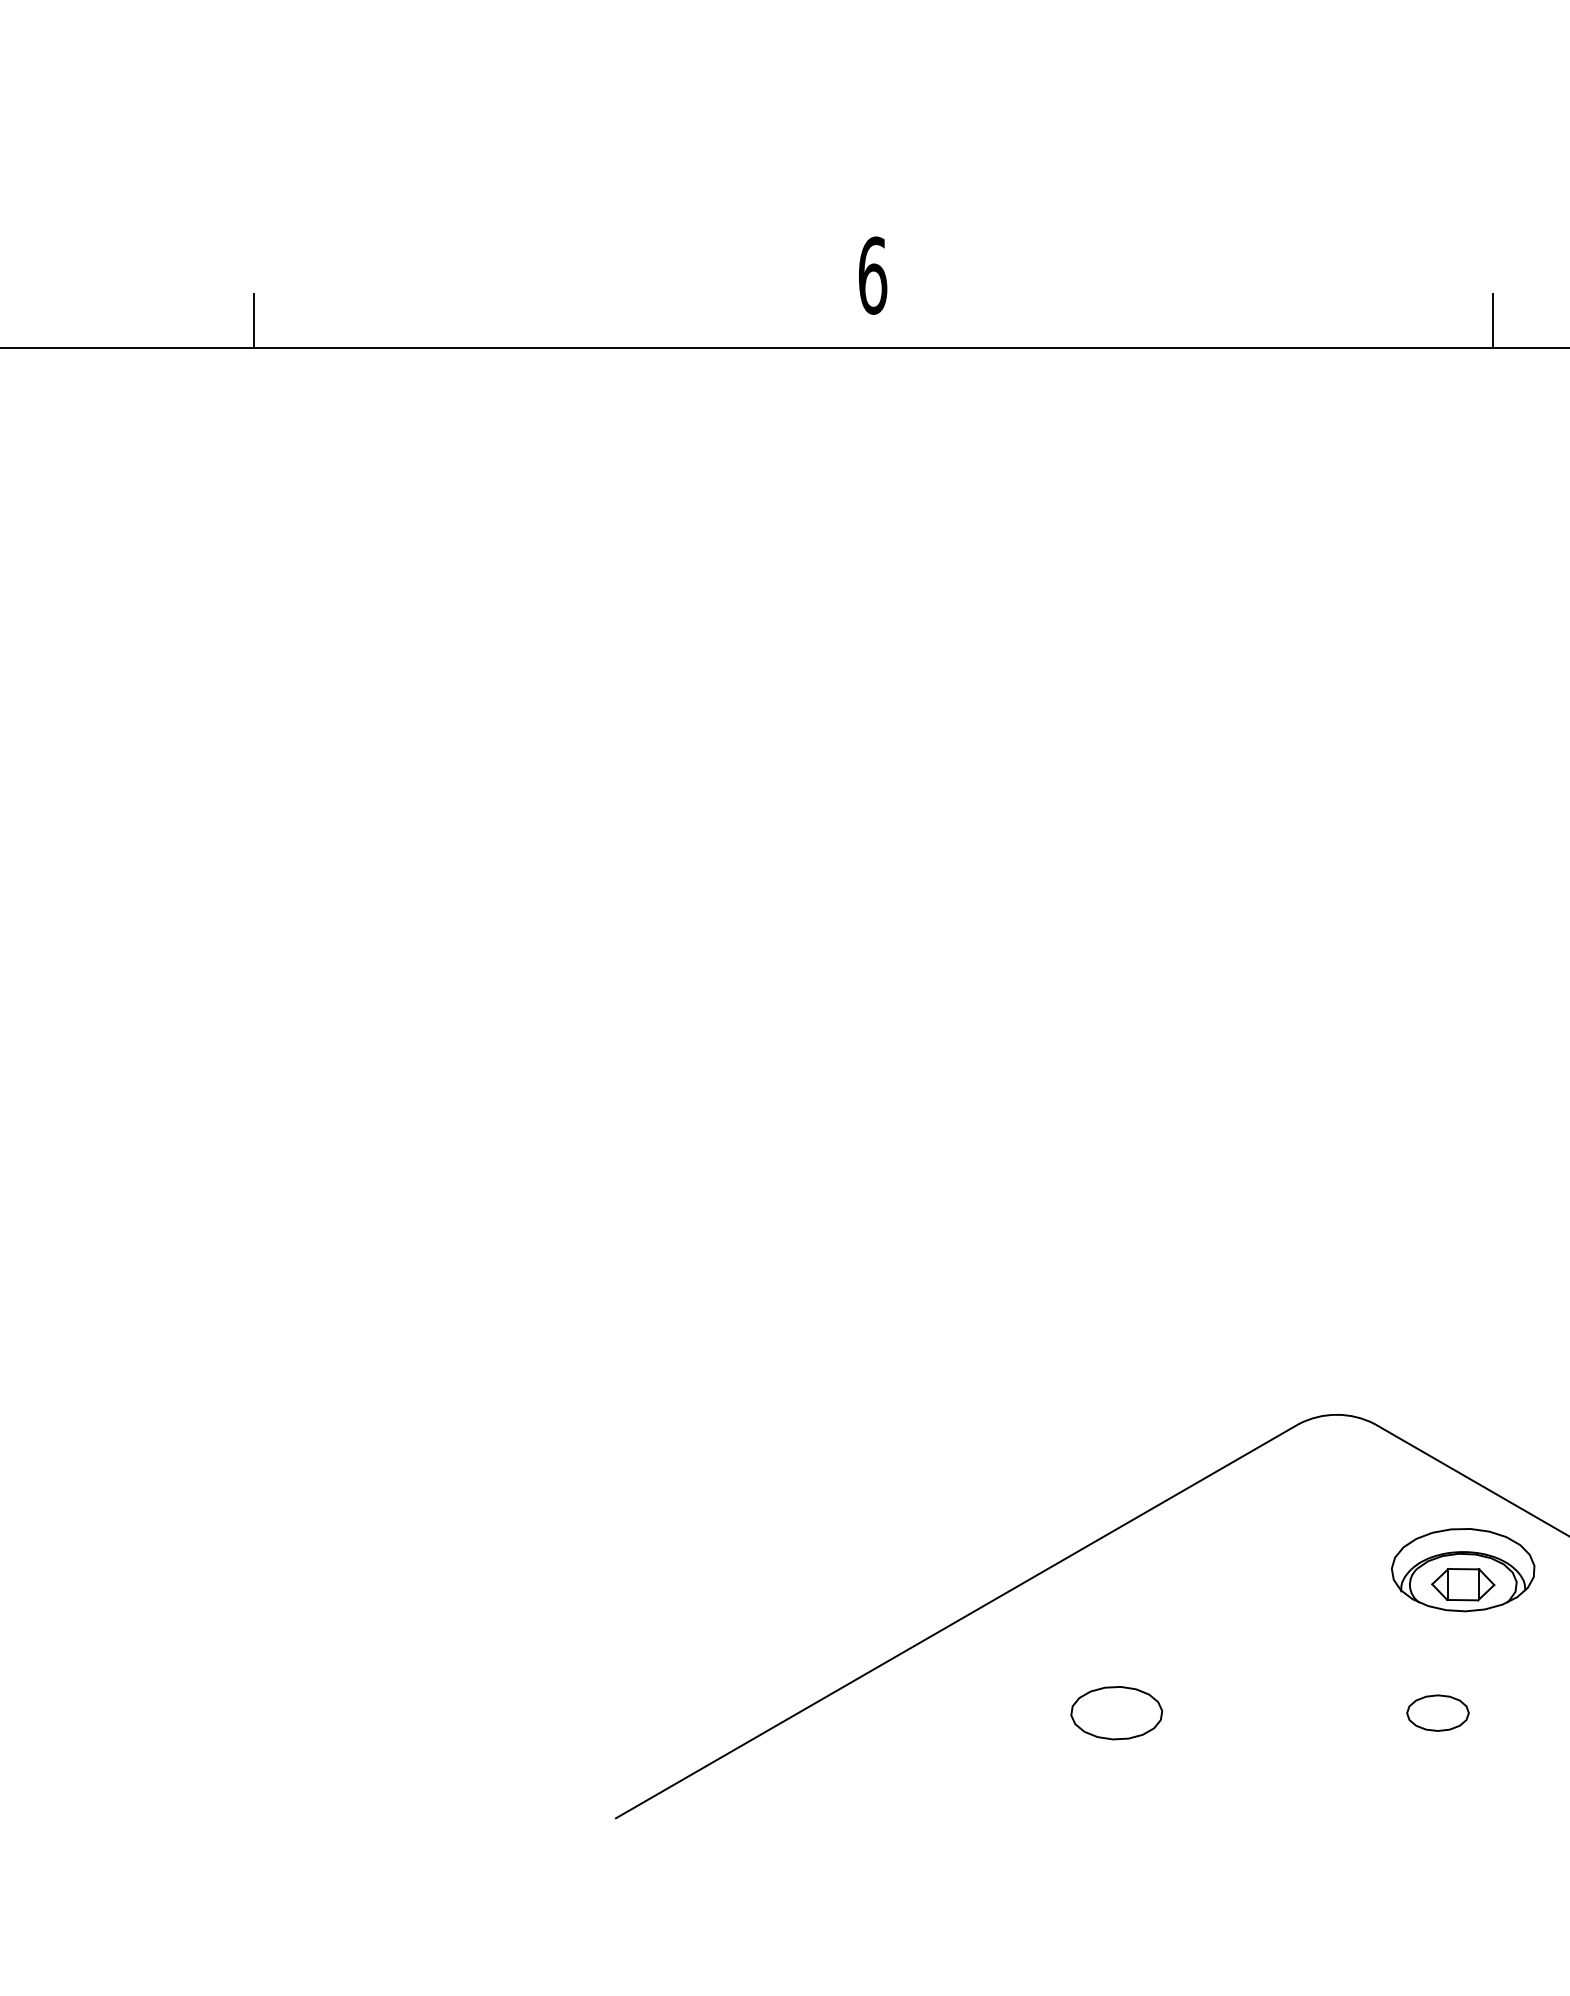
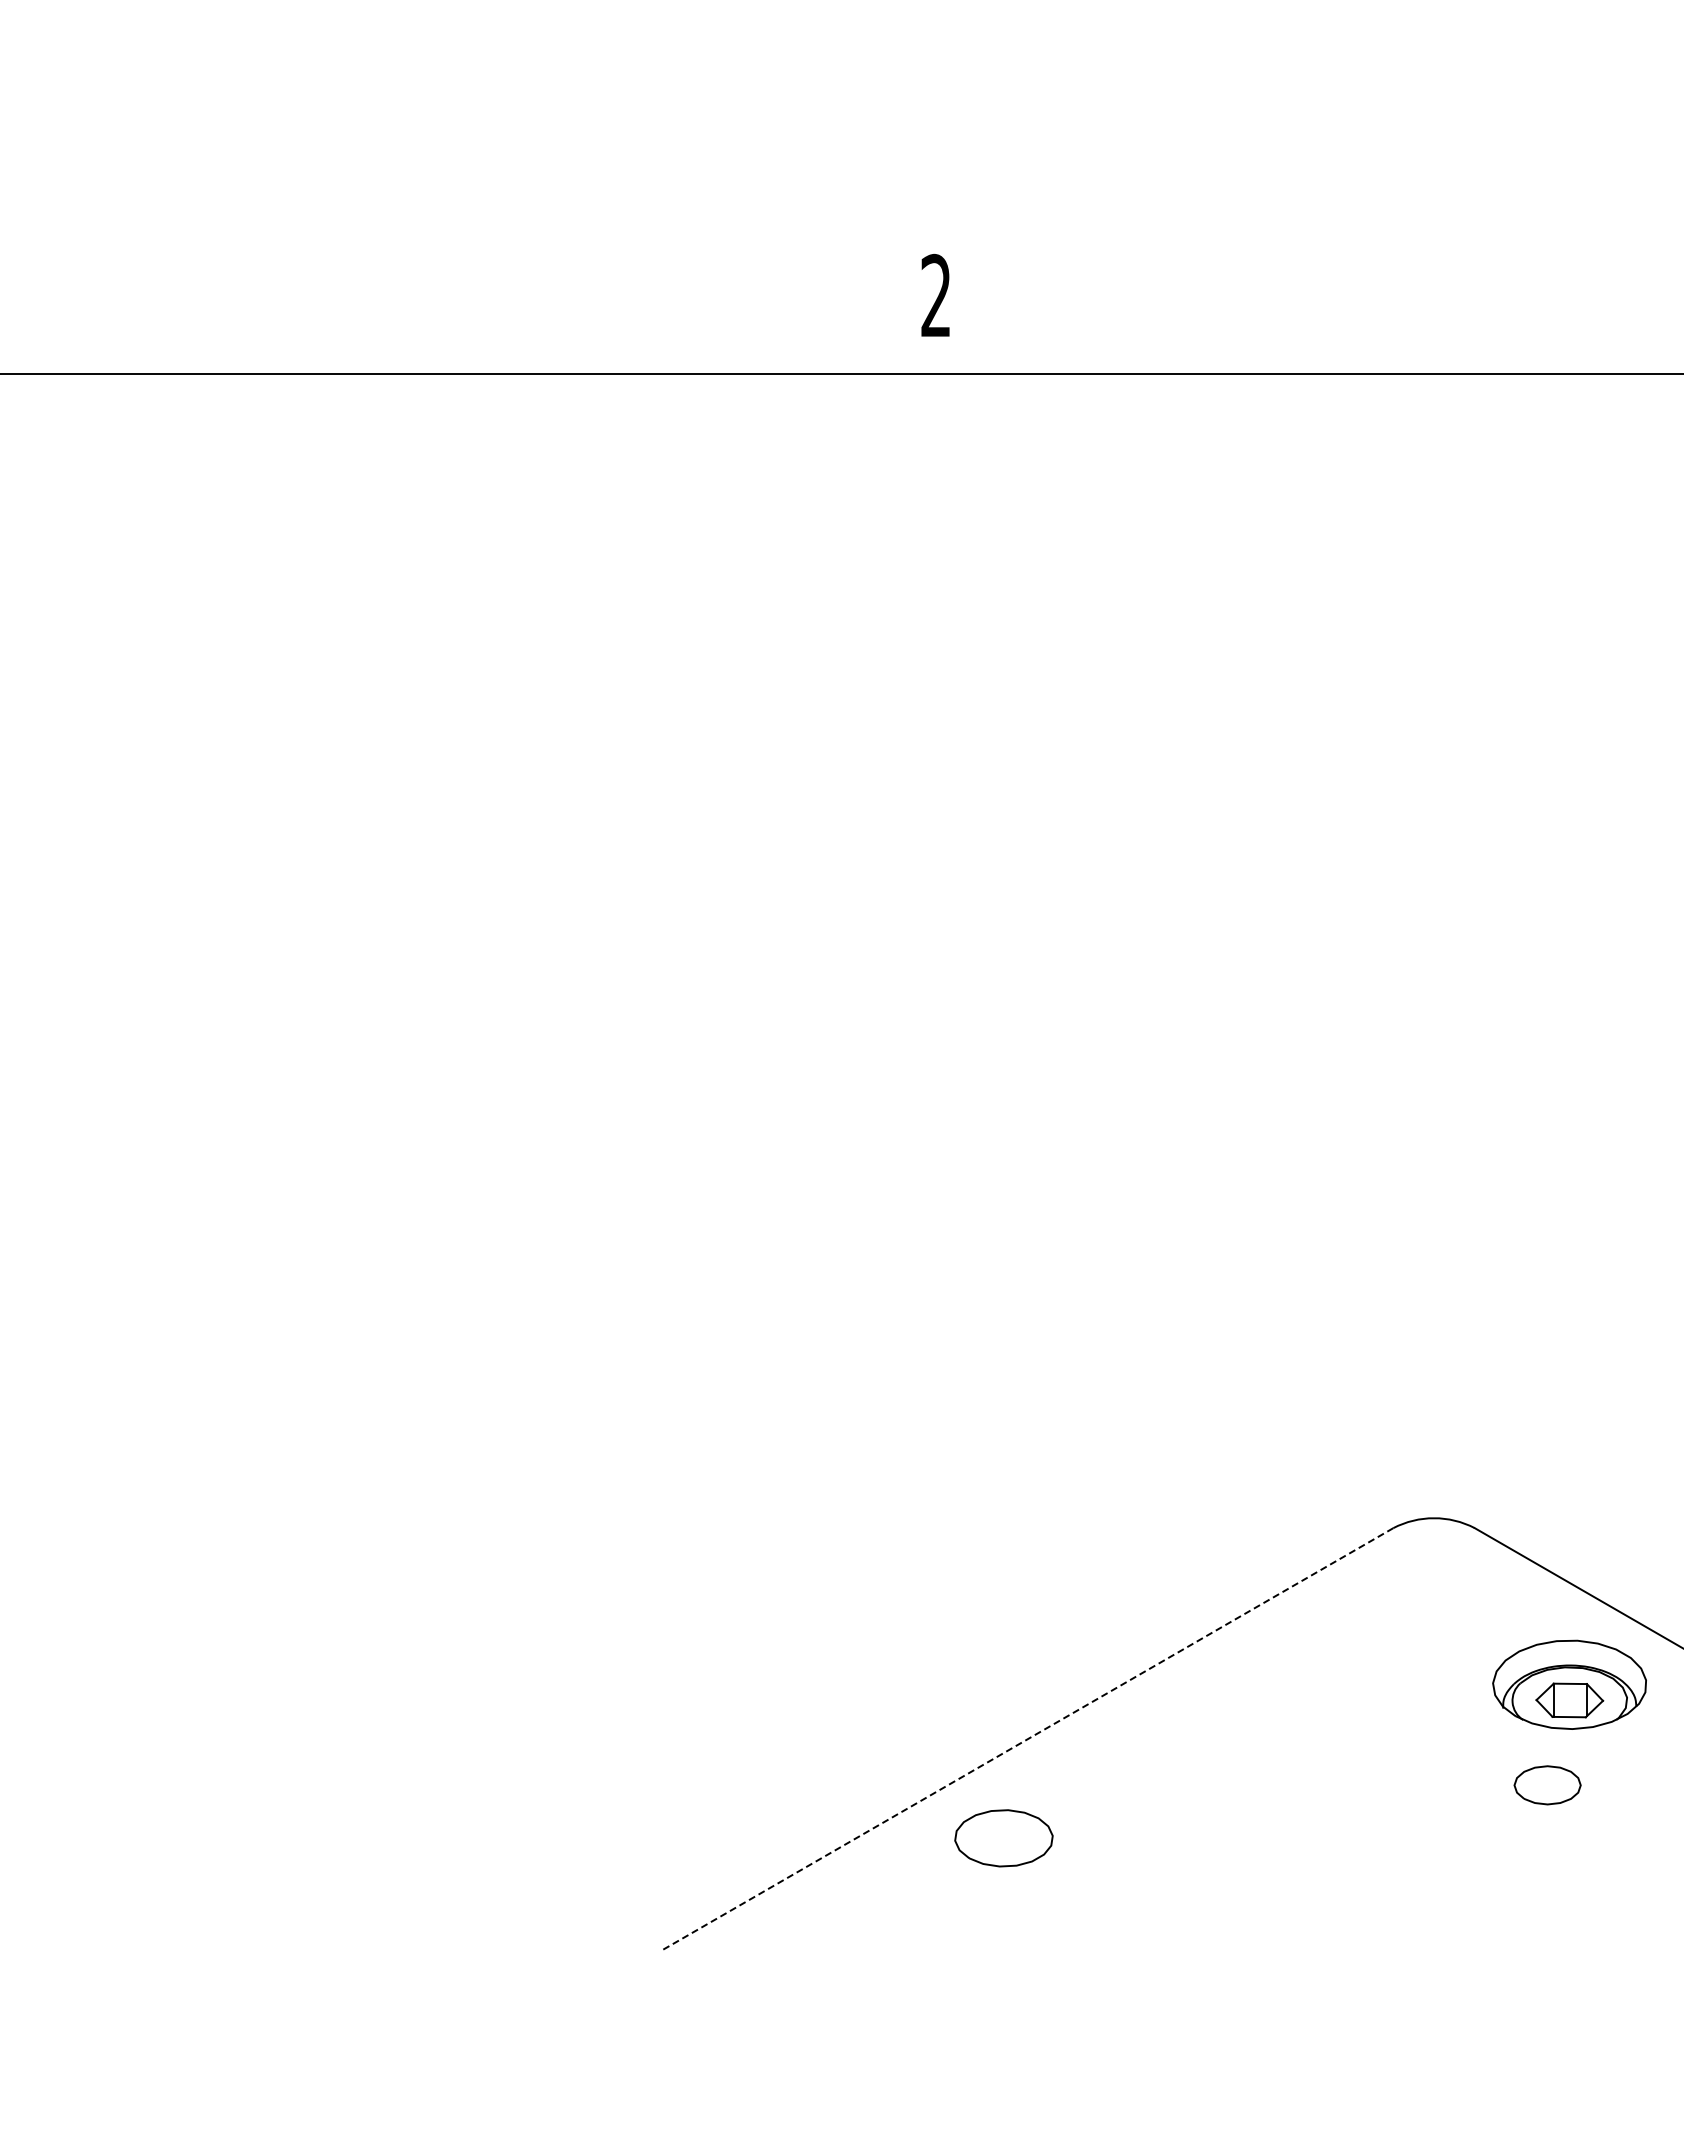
text: (873, 275) -> (936, 295), 6 -> 2
line: (254, 320) -> (272, 344), removed
line: (1492, 320) -> (1601, 344), removed
line: (956, 1621) -> (1026, 1739), solid -> dashed
part: (1116, 1713) -> (1003, 1838), moved
part: (1437, 1713) -> (1547, 1785), moved

